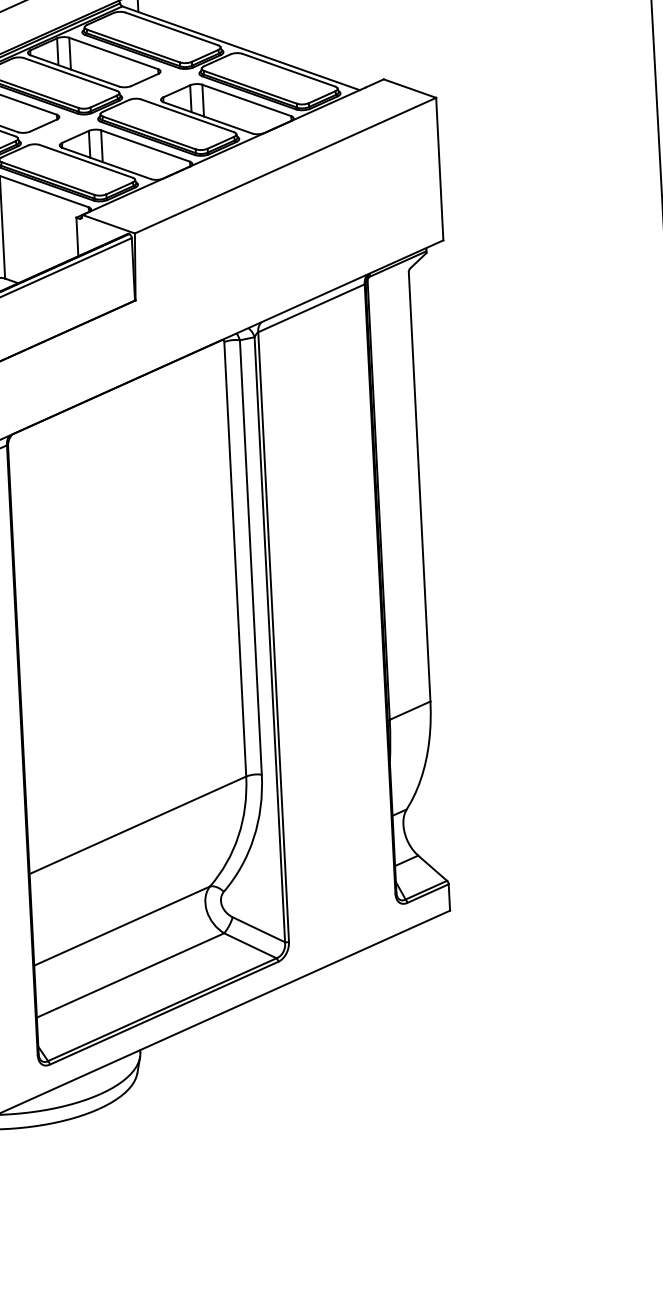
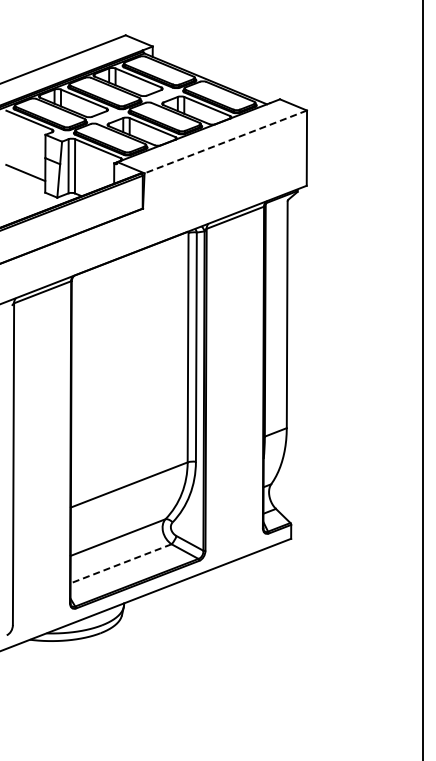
line: (285, 166) -> (225, 142), solid -> dashed
line: (129, 974) -> (120, 563), solid -> dashed

